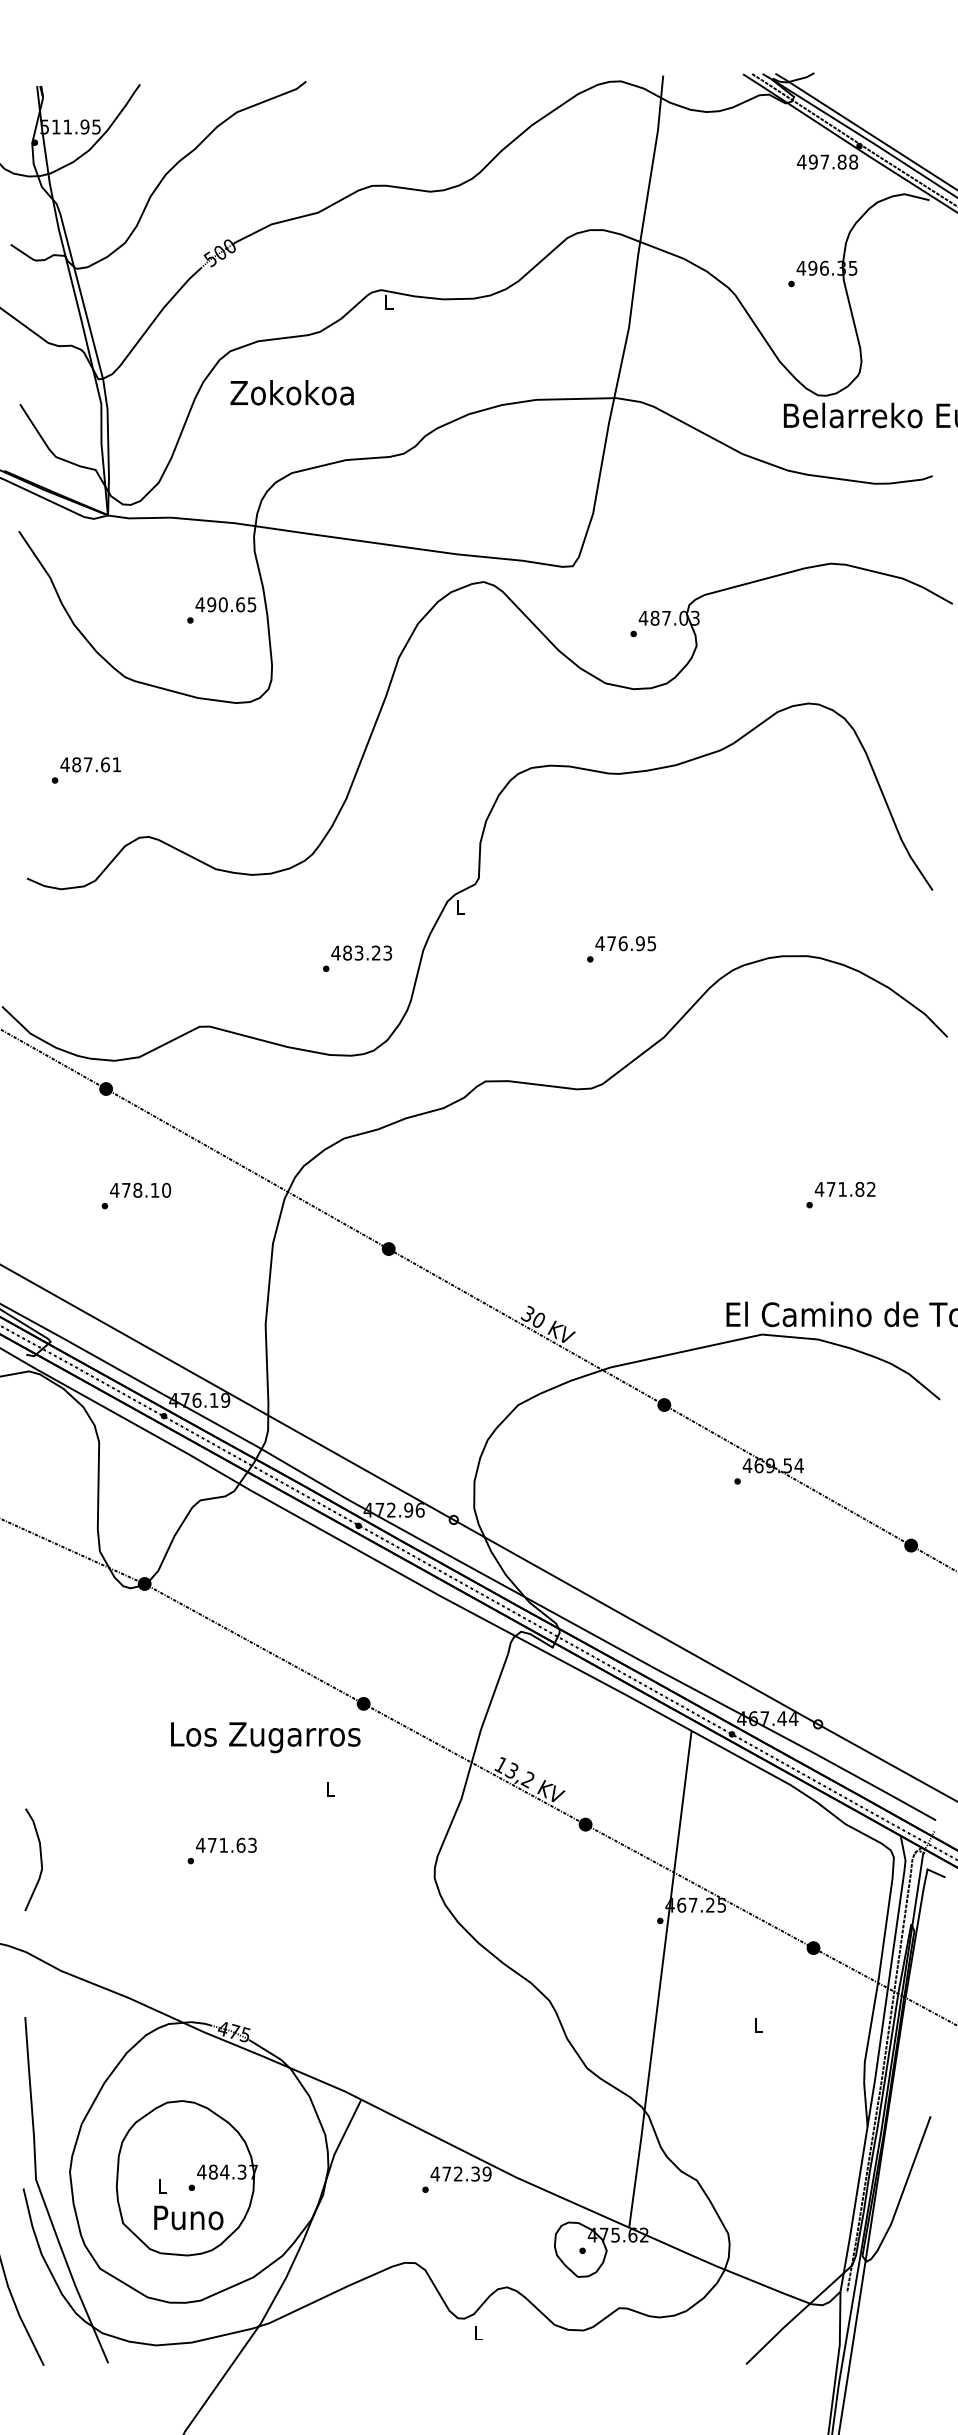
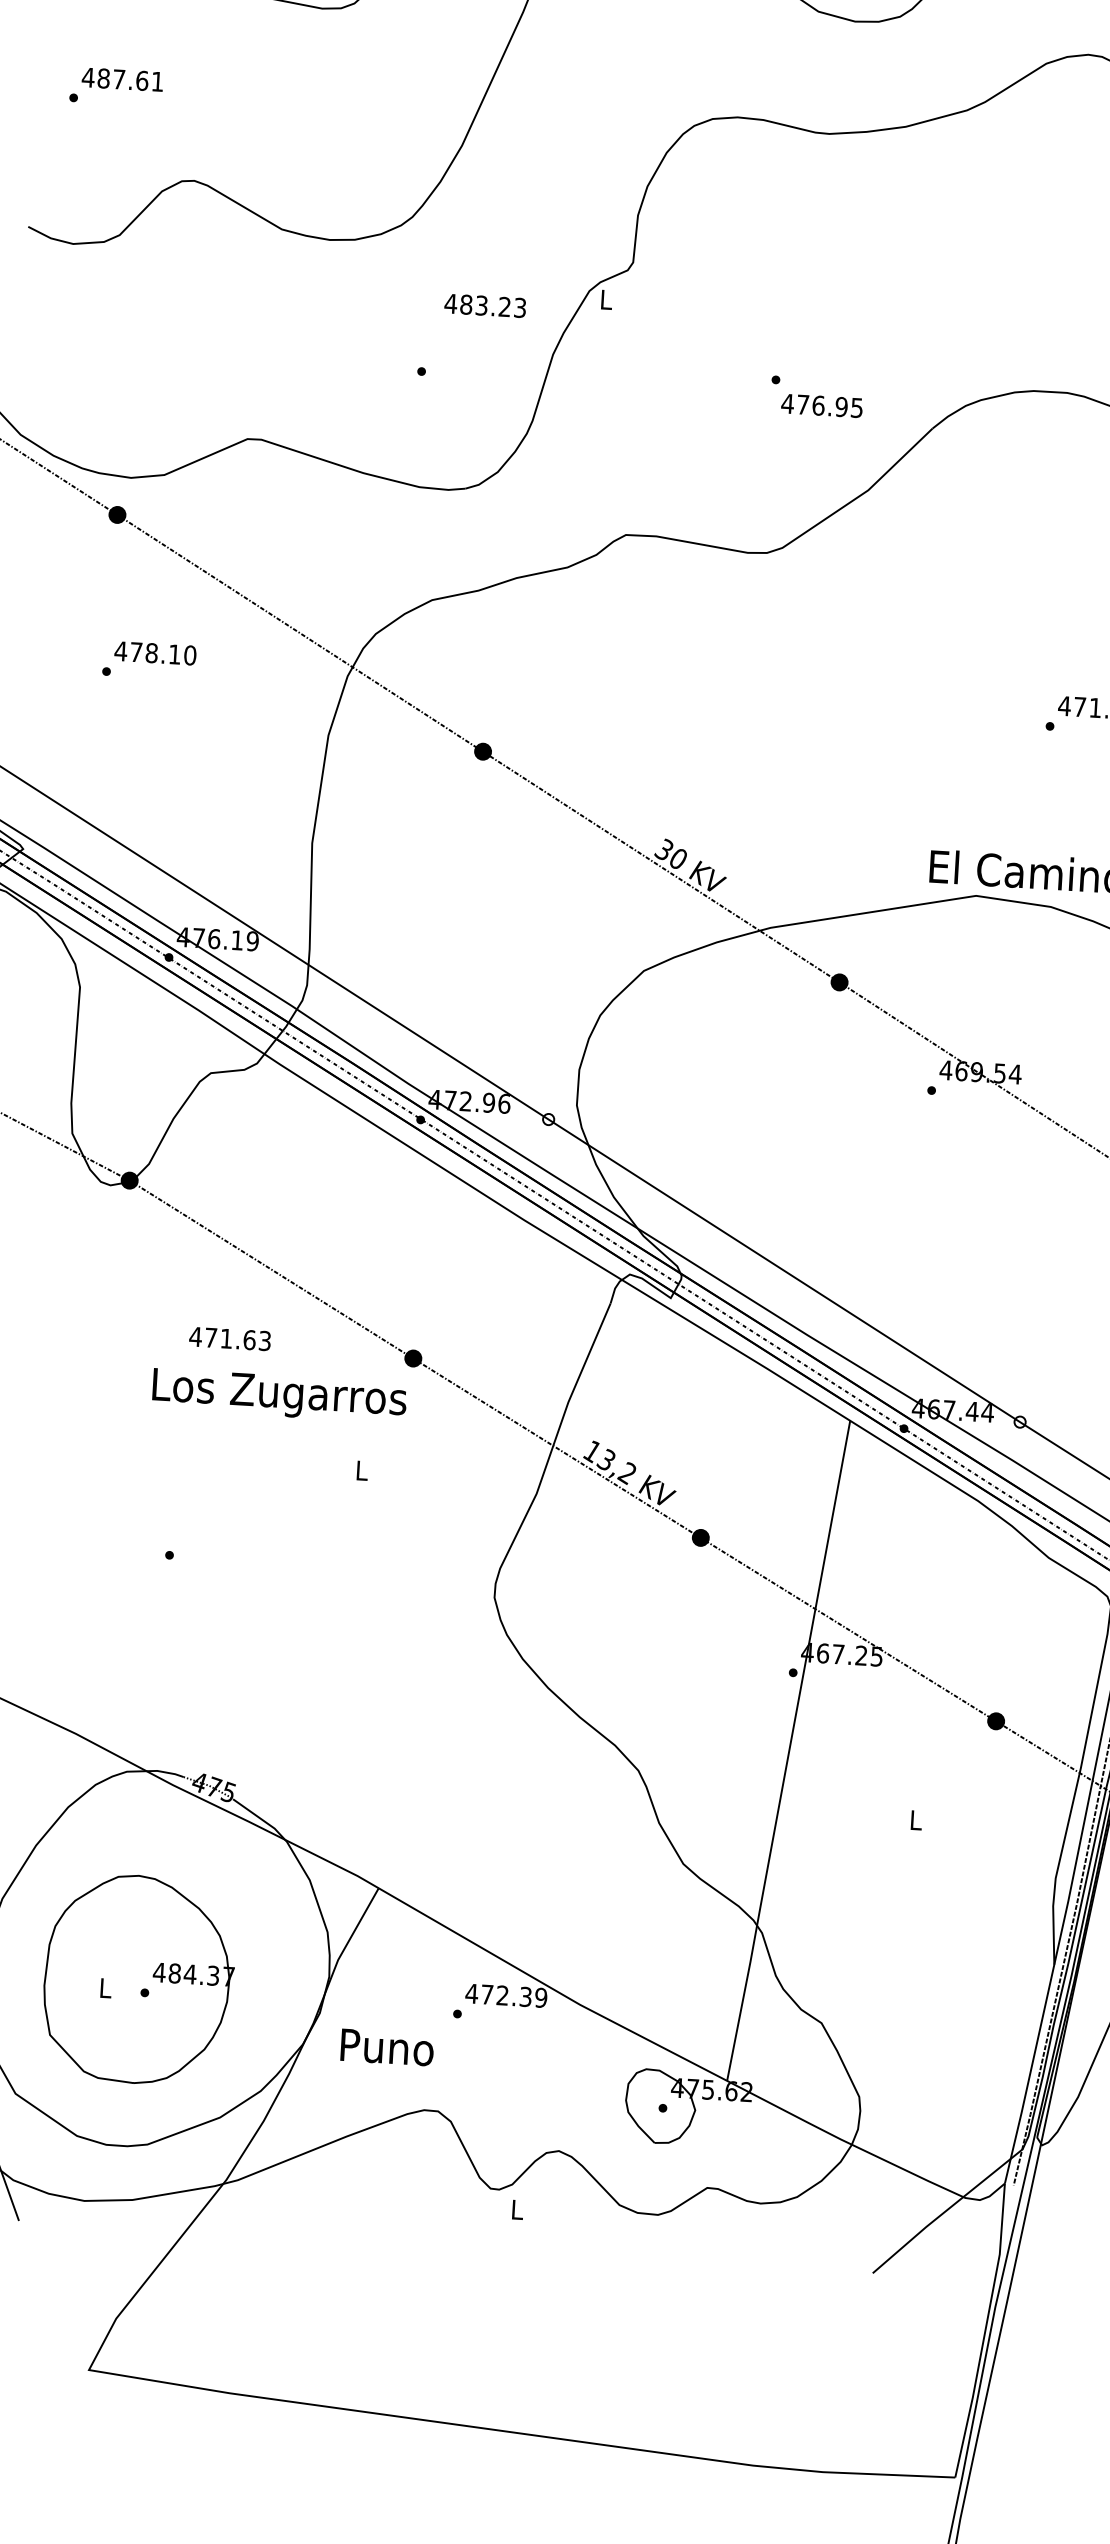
text: (625, 943) -> (821, 405), moved
text: (361, 952) -> (485, 305), moved
text: (226, 1844) -> (230, 1337), moved
text: (188, 2217) -> (386, 2047), moved

